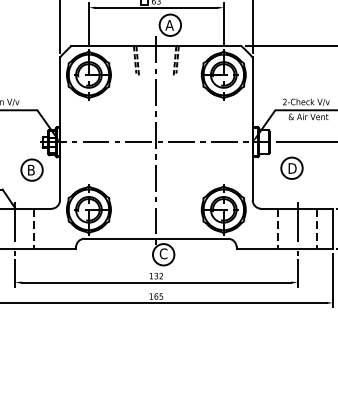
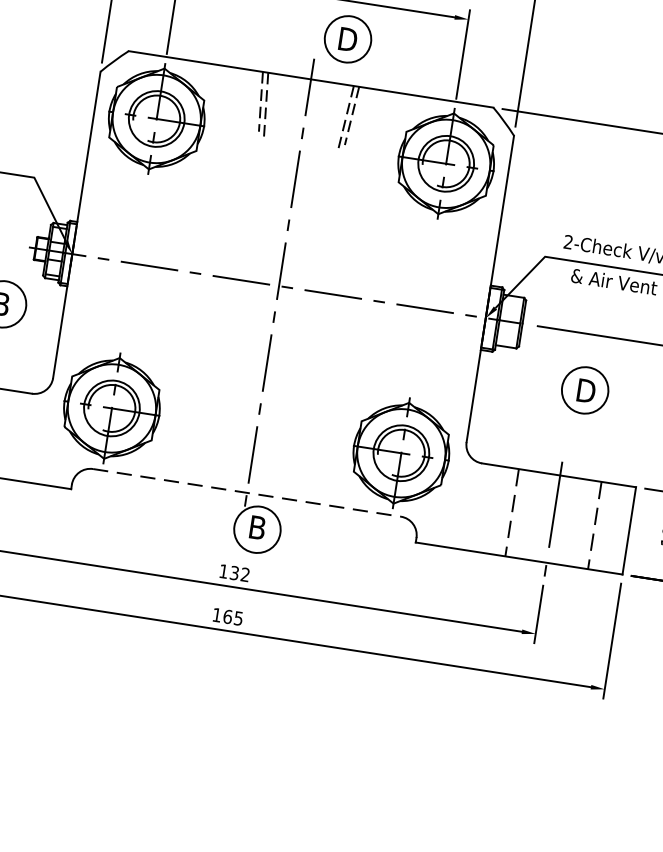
text: (169, 25) -> (346, 39), A -> D
part: (291, 167) -> (584, 388), moved
line: (156, 238) -> (247, 492), solid -> dashed
text: (163, 253) -> (257, 526), C -> B

